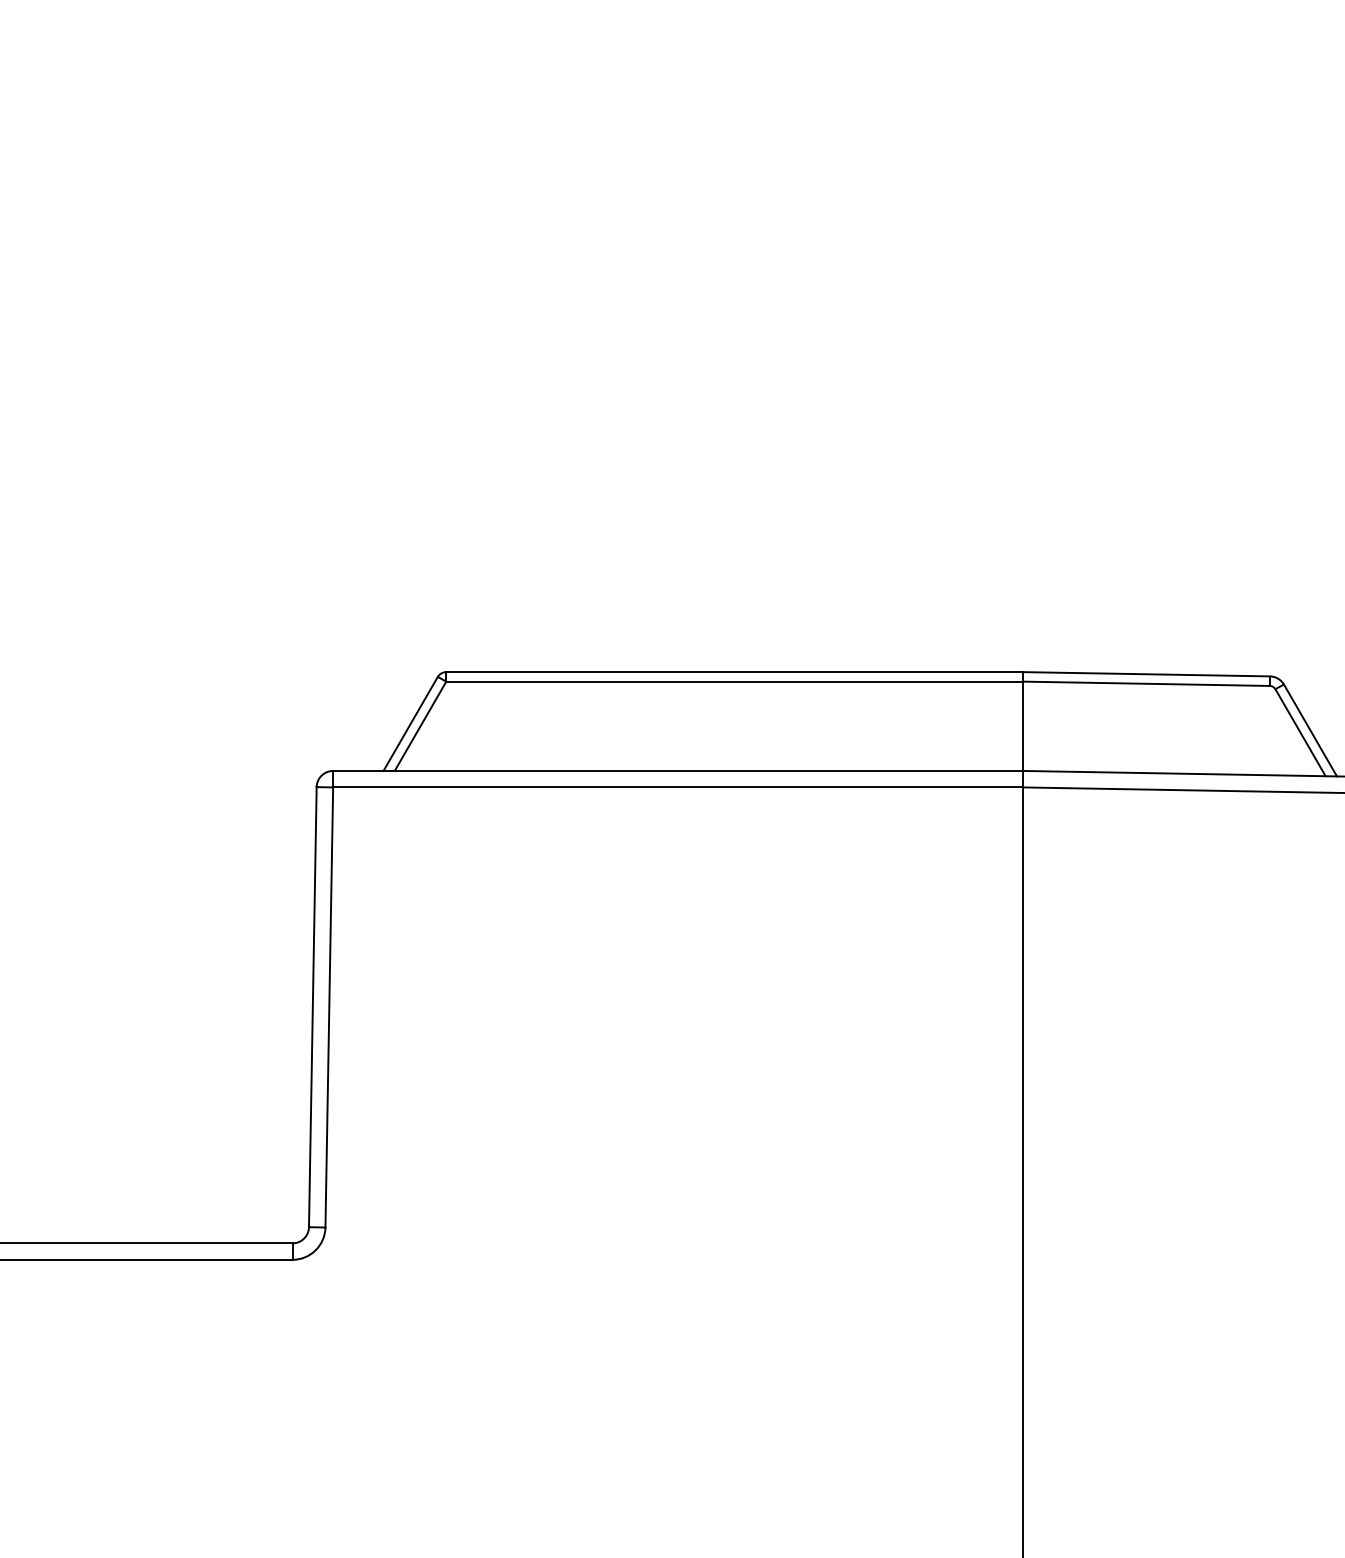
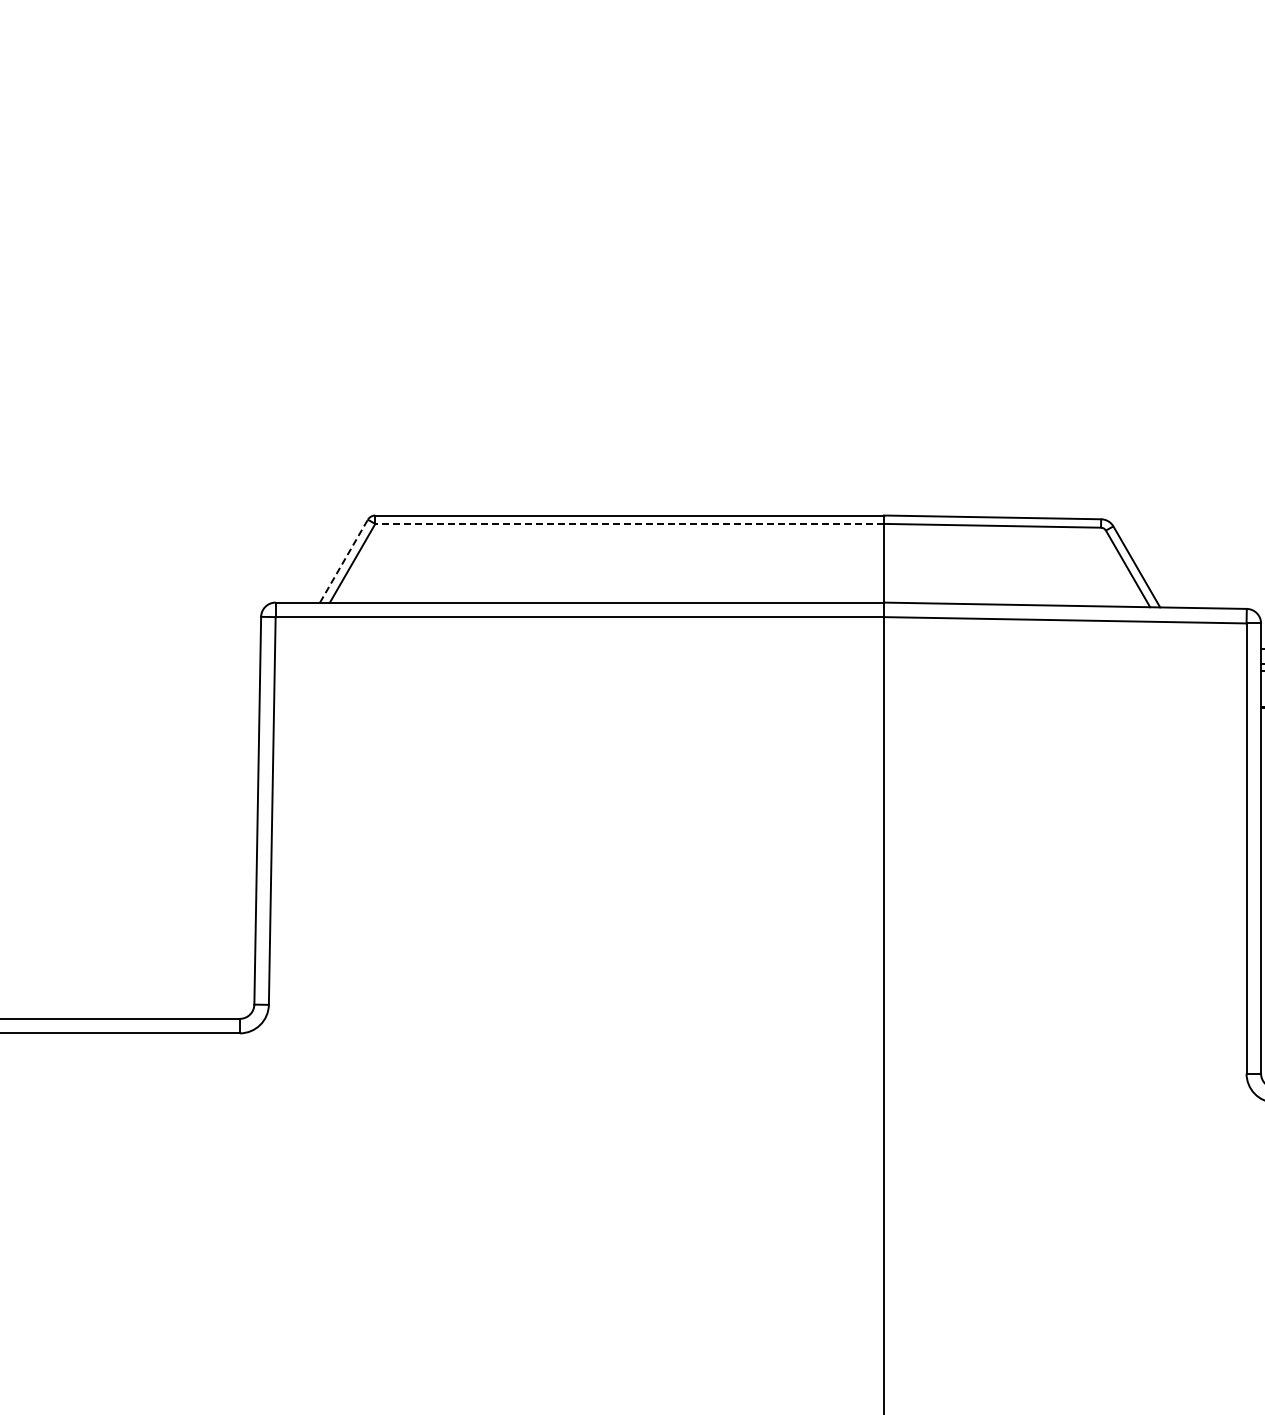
line: (734, 681) -> (629, 523), solid -> dashed
line: (410, 724) -> (343, 561), solid -> dashed

